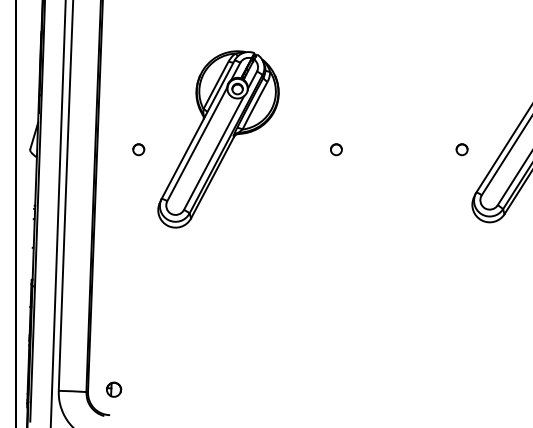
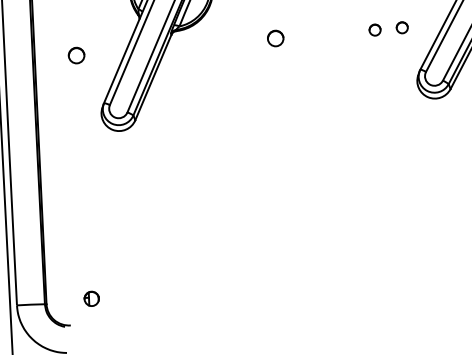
circle: (138, 149) -> (76, 55), size x1.4
circle: (336, 149) -> (275, 38), size x1.4
circle: (434, 149) -> (374, 29), added
part: (114, 389) -> (92, 298), moved

